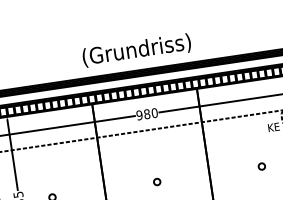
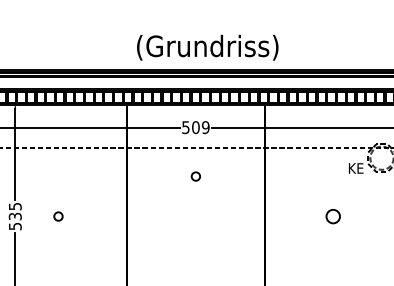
text: (136, 50) -> (207, 47), moved
text: (146, 114) -> (195, 127), 980 -> 509
circle: (262, 166) -> (333, 216), size x1.6
circle: (156, 182) -> (195, 176), moved

